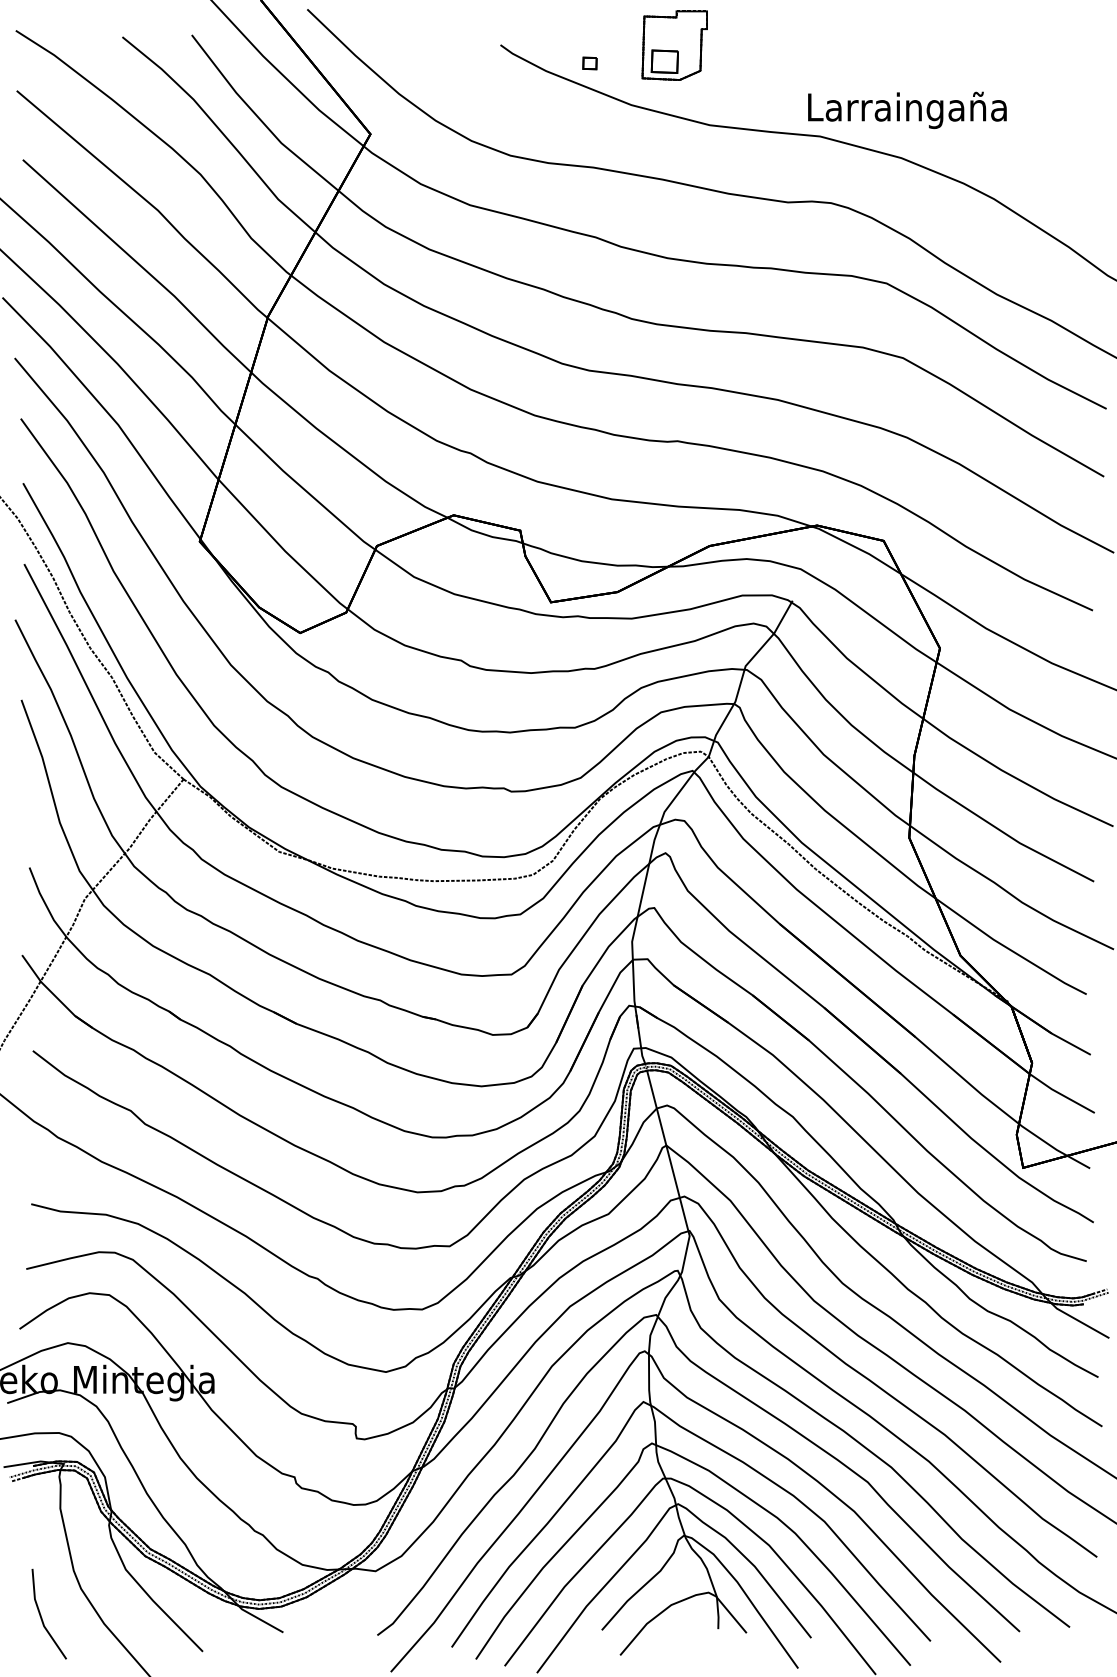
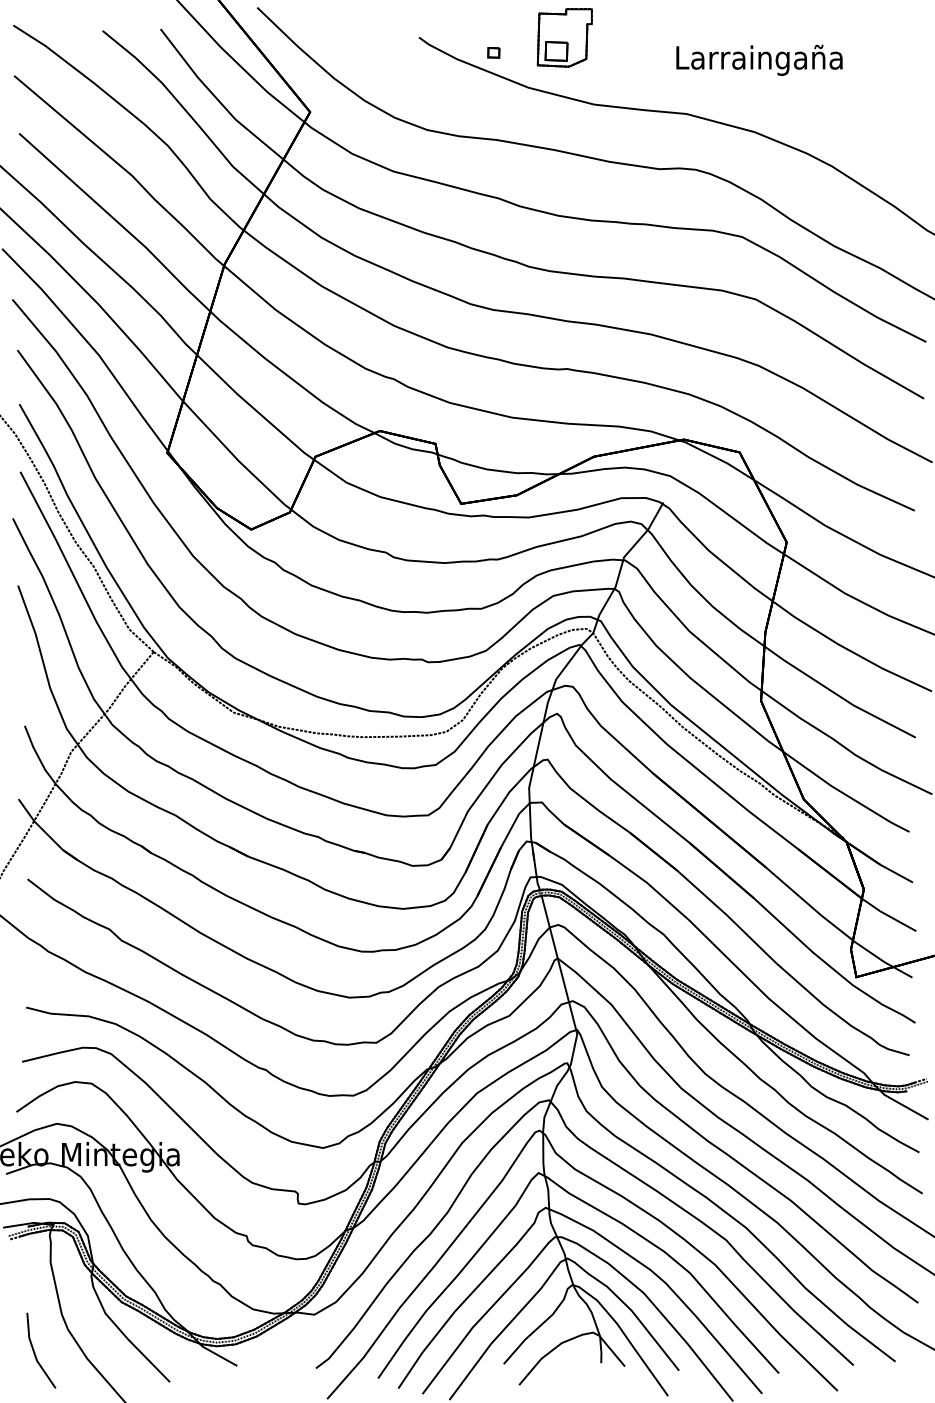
text: (907, 109) -> (759, 59), moved

